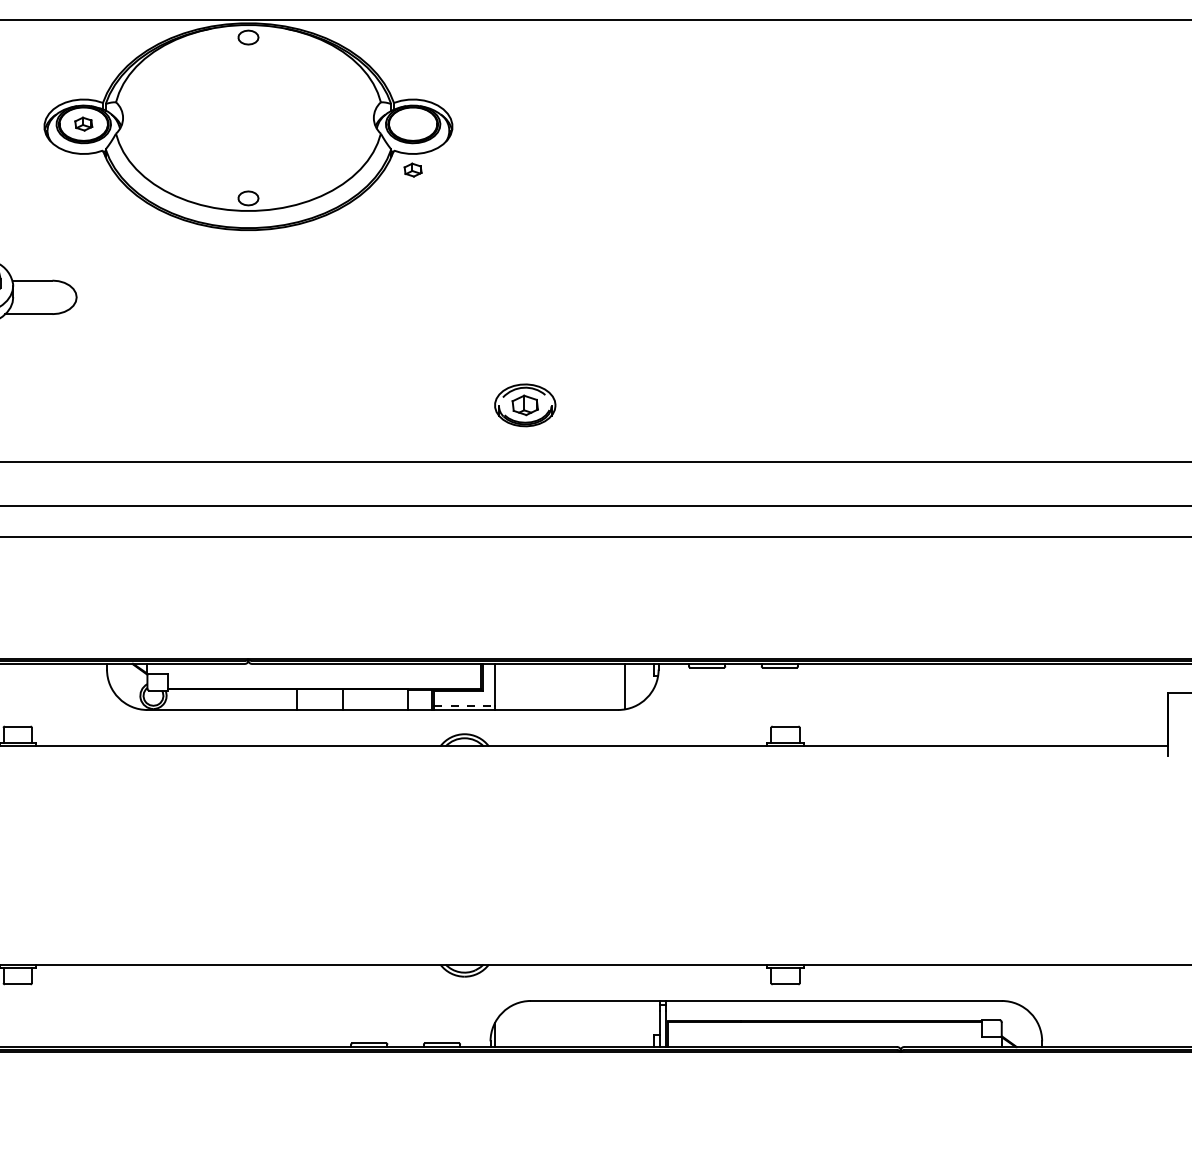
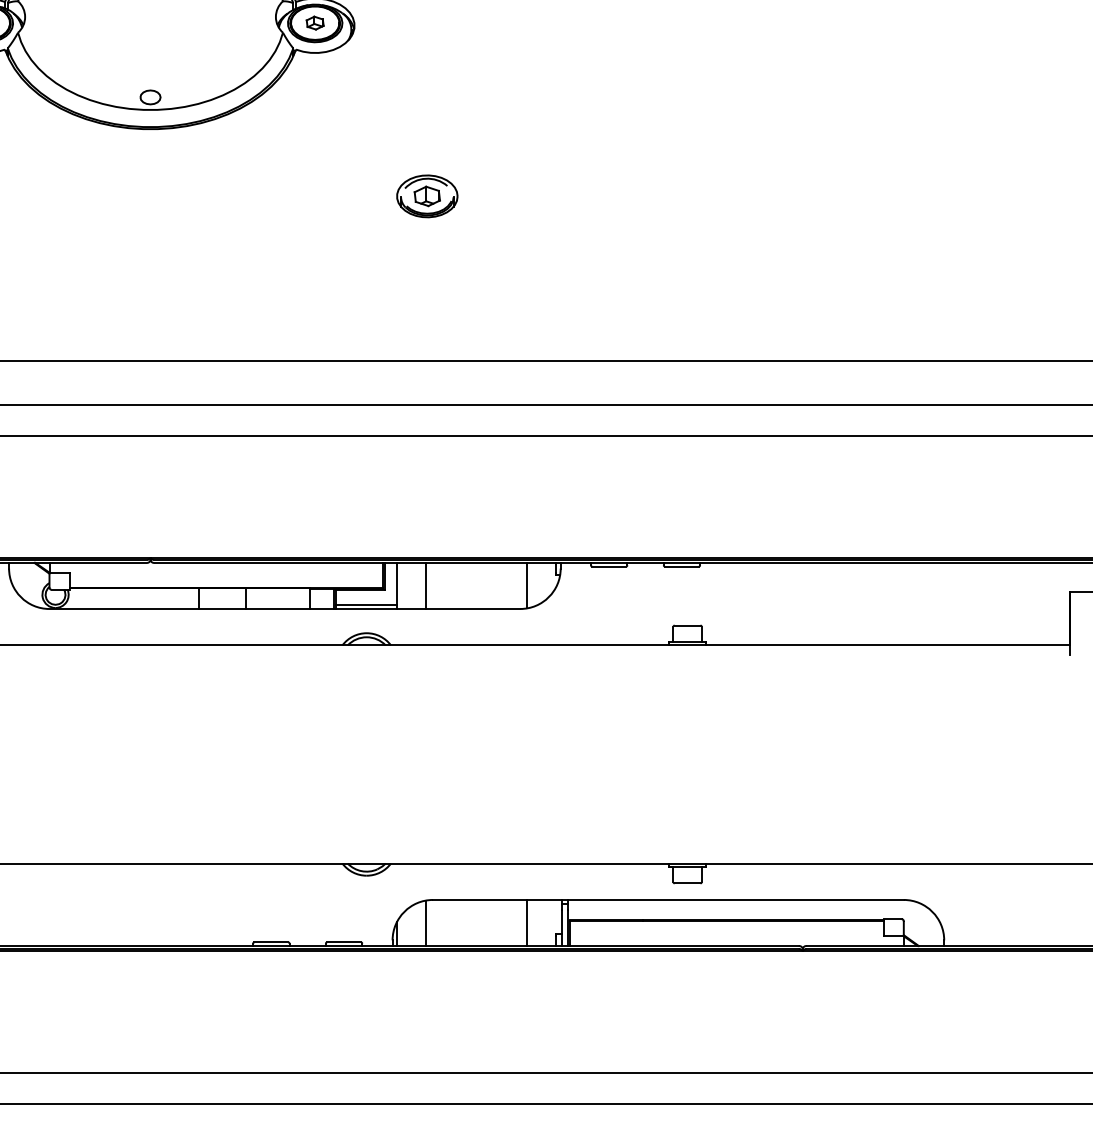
part: (412, 169) -> (314, 22), moved
part: (525, 405) -> (427, 196), moved
line: (524, 686) -> (426, 585), added
line: (465, 705) -> (367, 604), dashed -> solid
line: (625, 1023) -> (527, 922), added
line: (524, 1024) -> (426, 923), added

